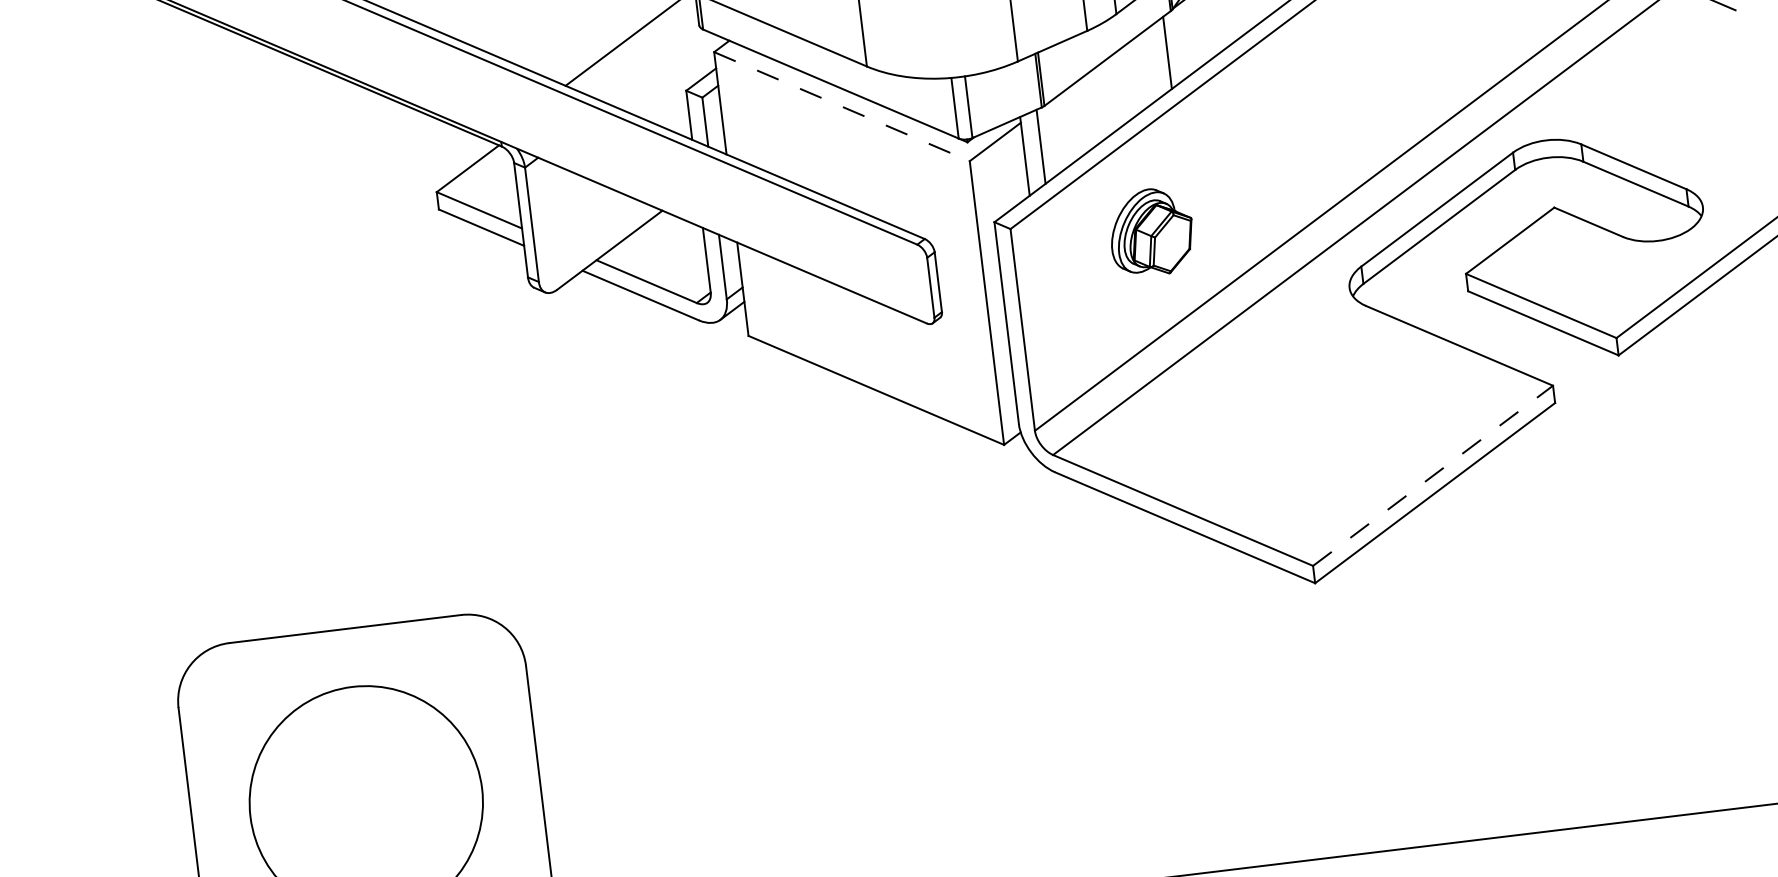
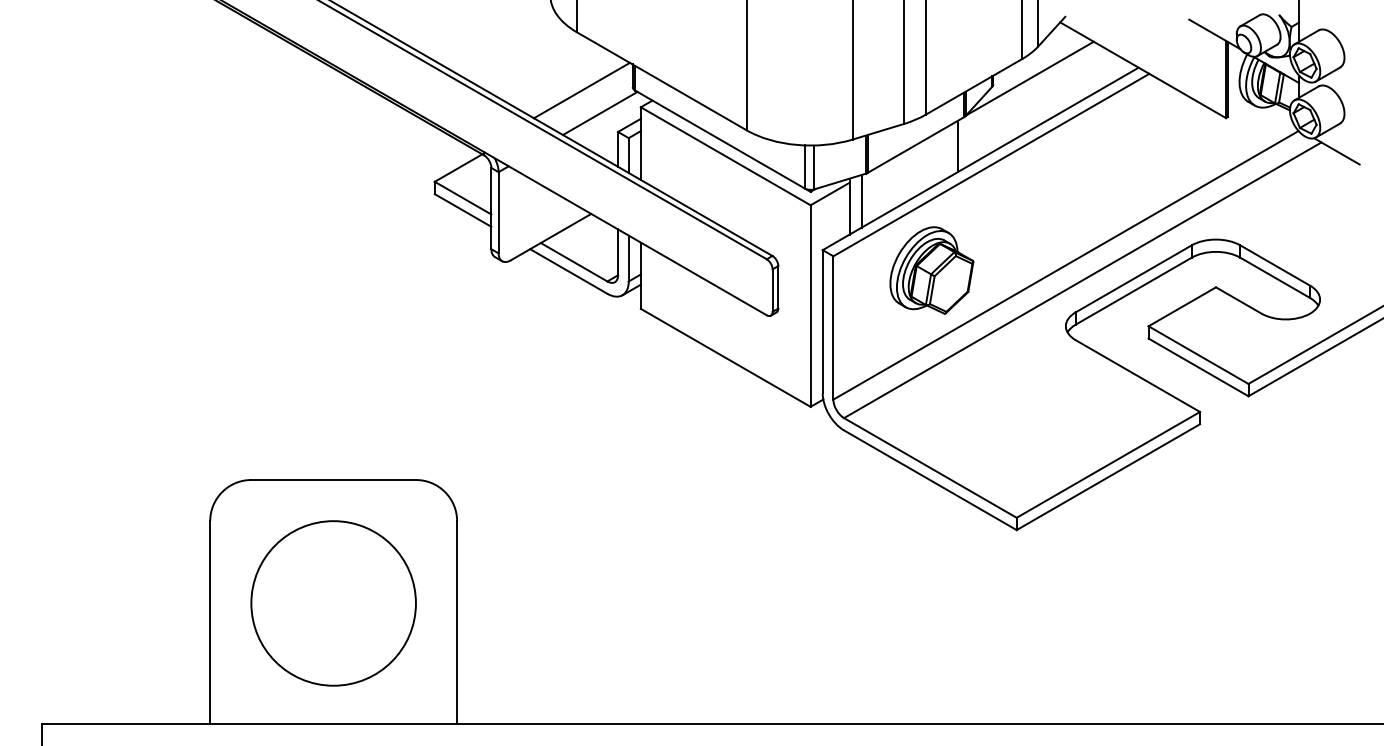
line: (657, 67) -> (599, 113), added
line: (841, 107) -> (725, 156), dashed -> solid
part: (1151, 232) -> (931, 270), size x1.43
line: (1433, 475) -> (1108, 464), dashed -> solid

